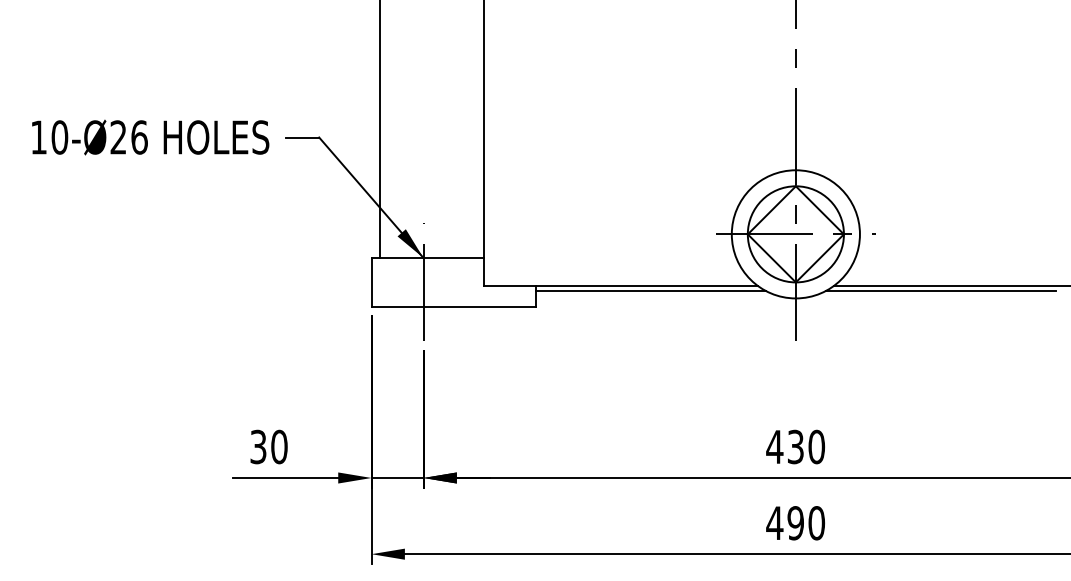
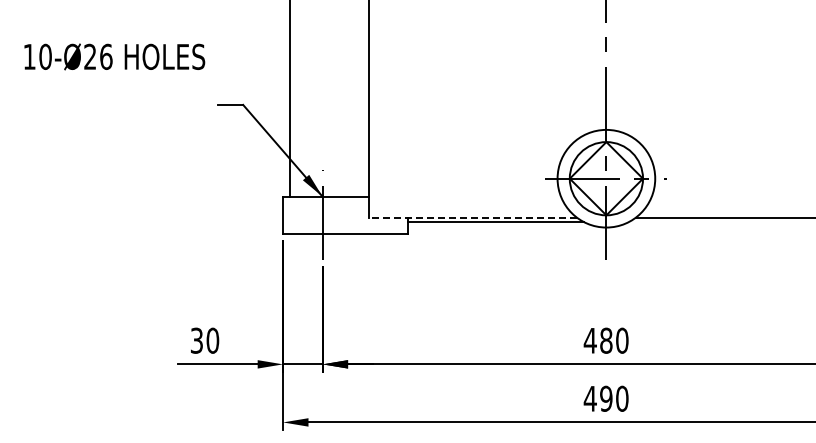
text: (150, 136) -> (114, 56), moved
line: (620, 285) -> (472, 217), solid -> dashed
line: (940, 290) -> (716, 221), removed
text: (796, 446) -> (606, 340), 430 -> 480

